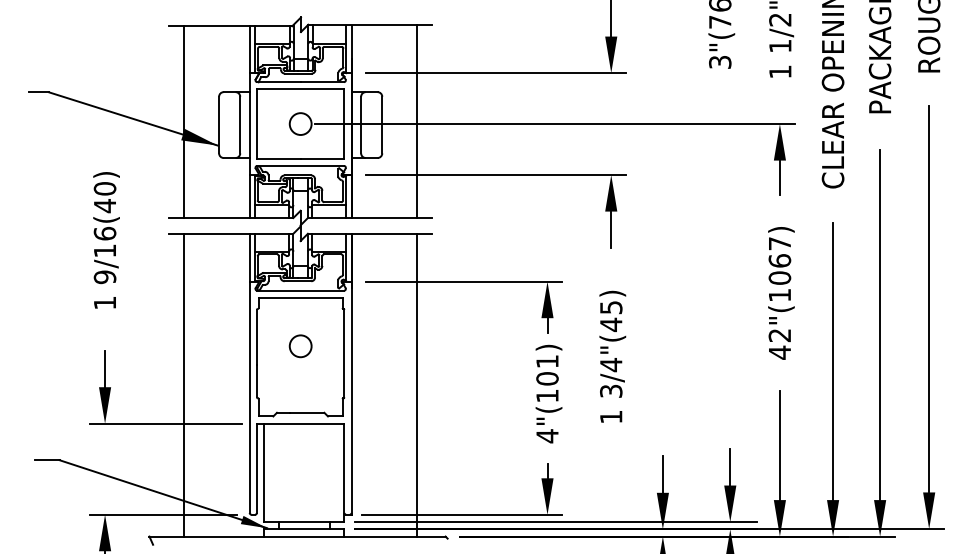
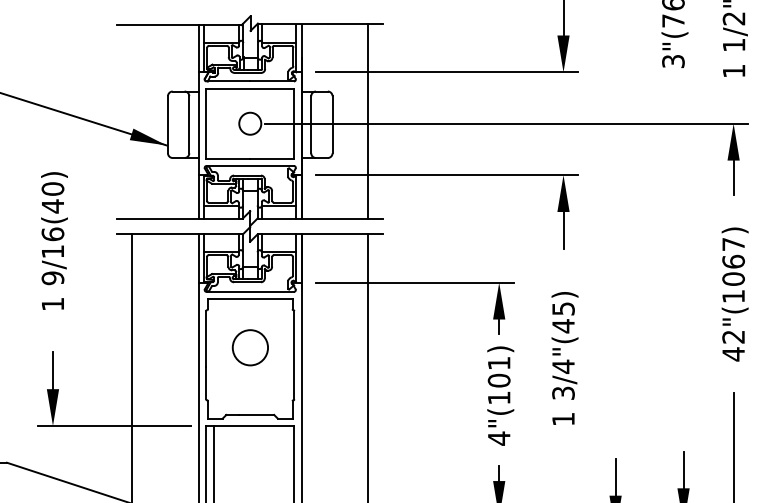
line: (183, 122) -> (132, 122), removed
circle: (300, 346) -> (250, 348), size x1.6

